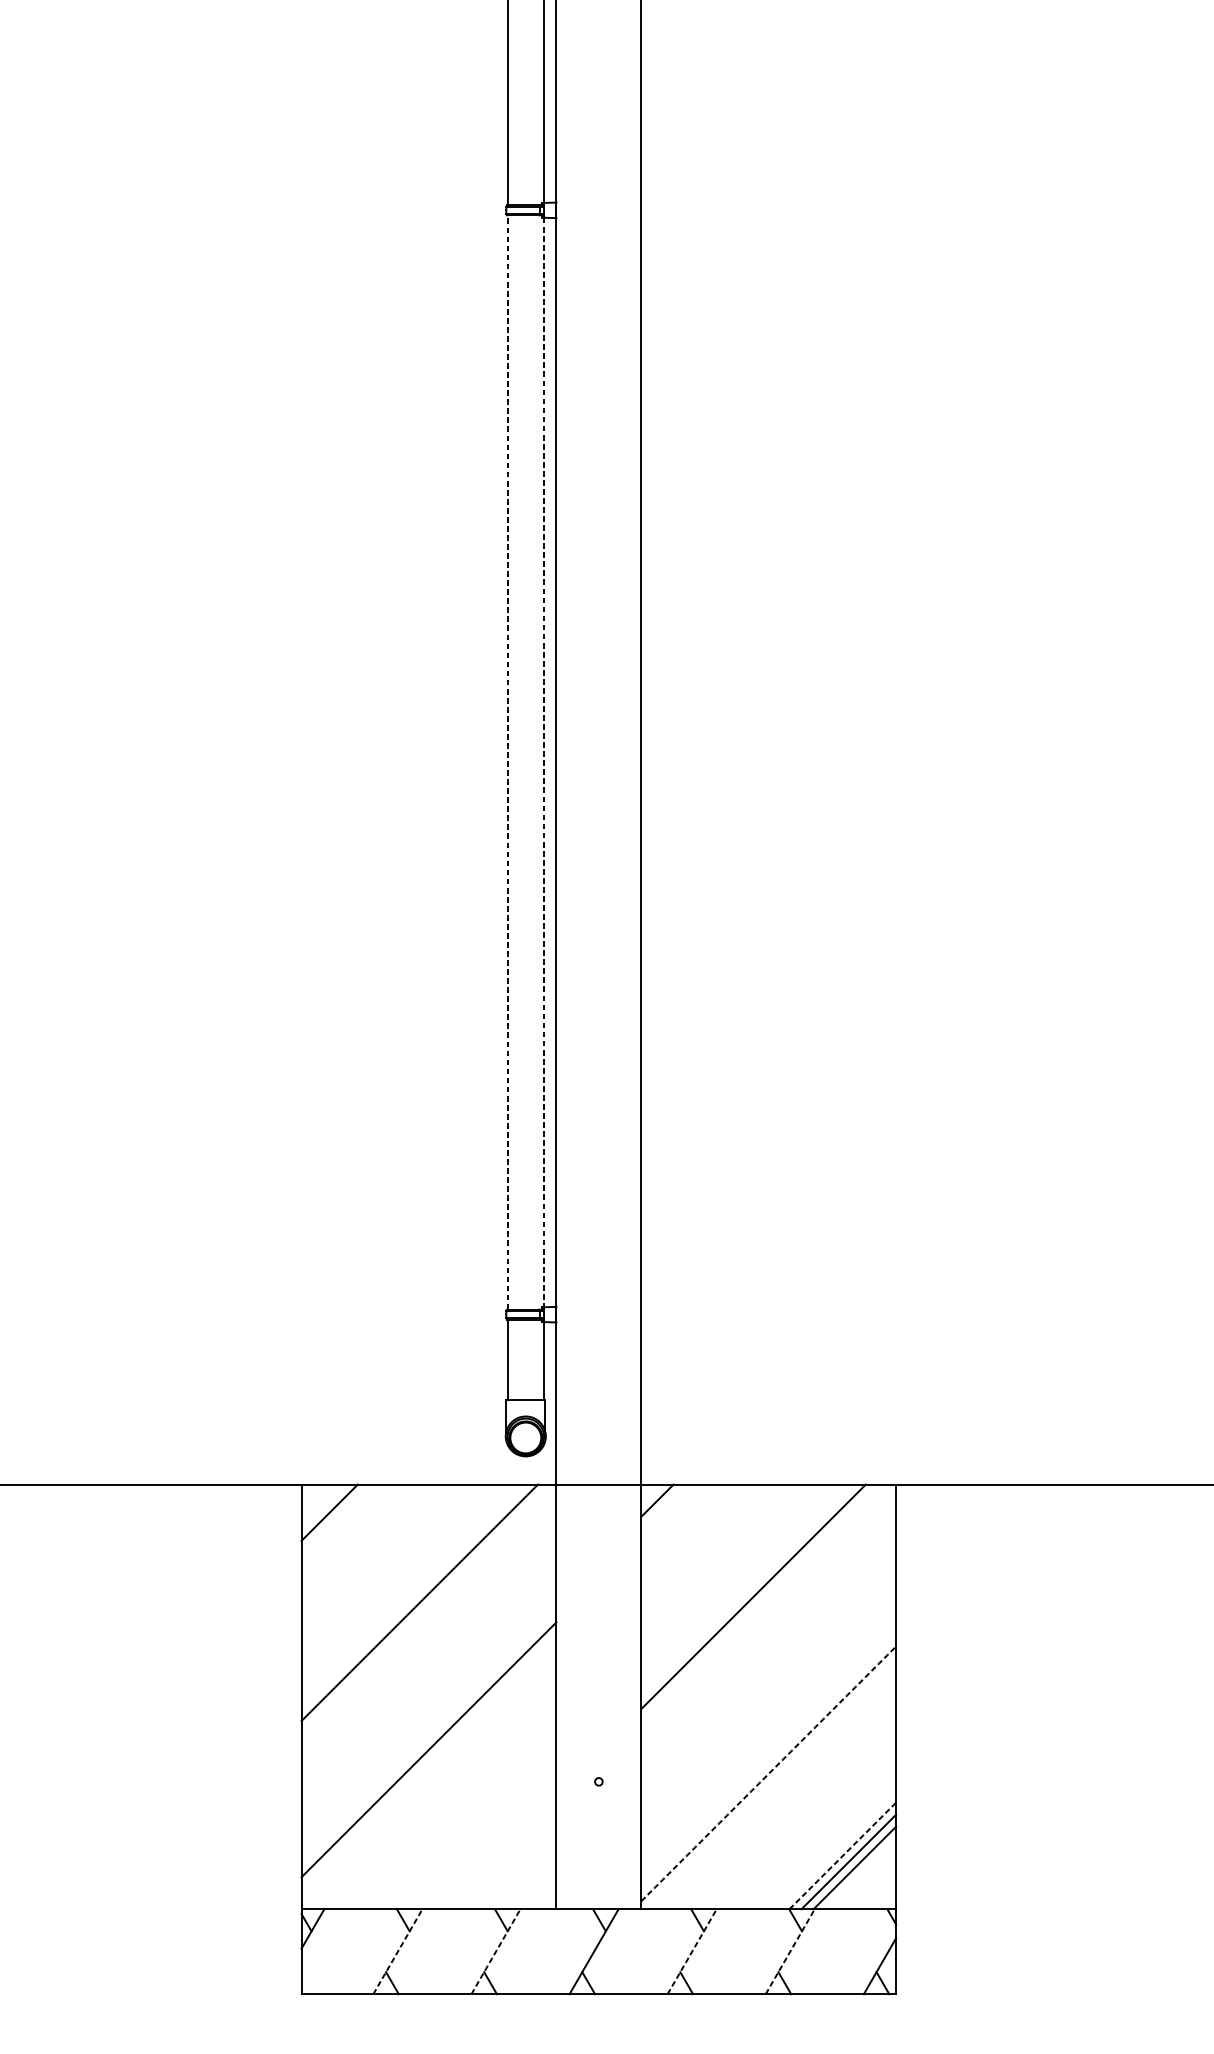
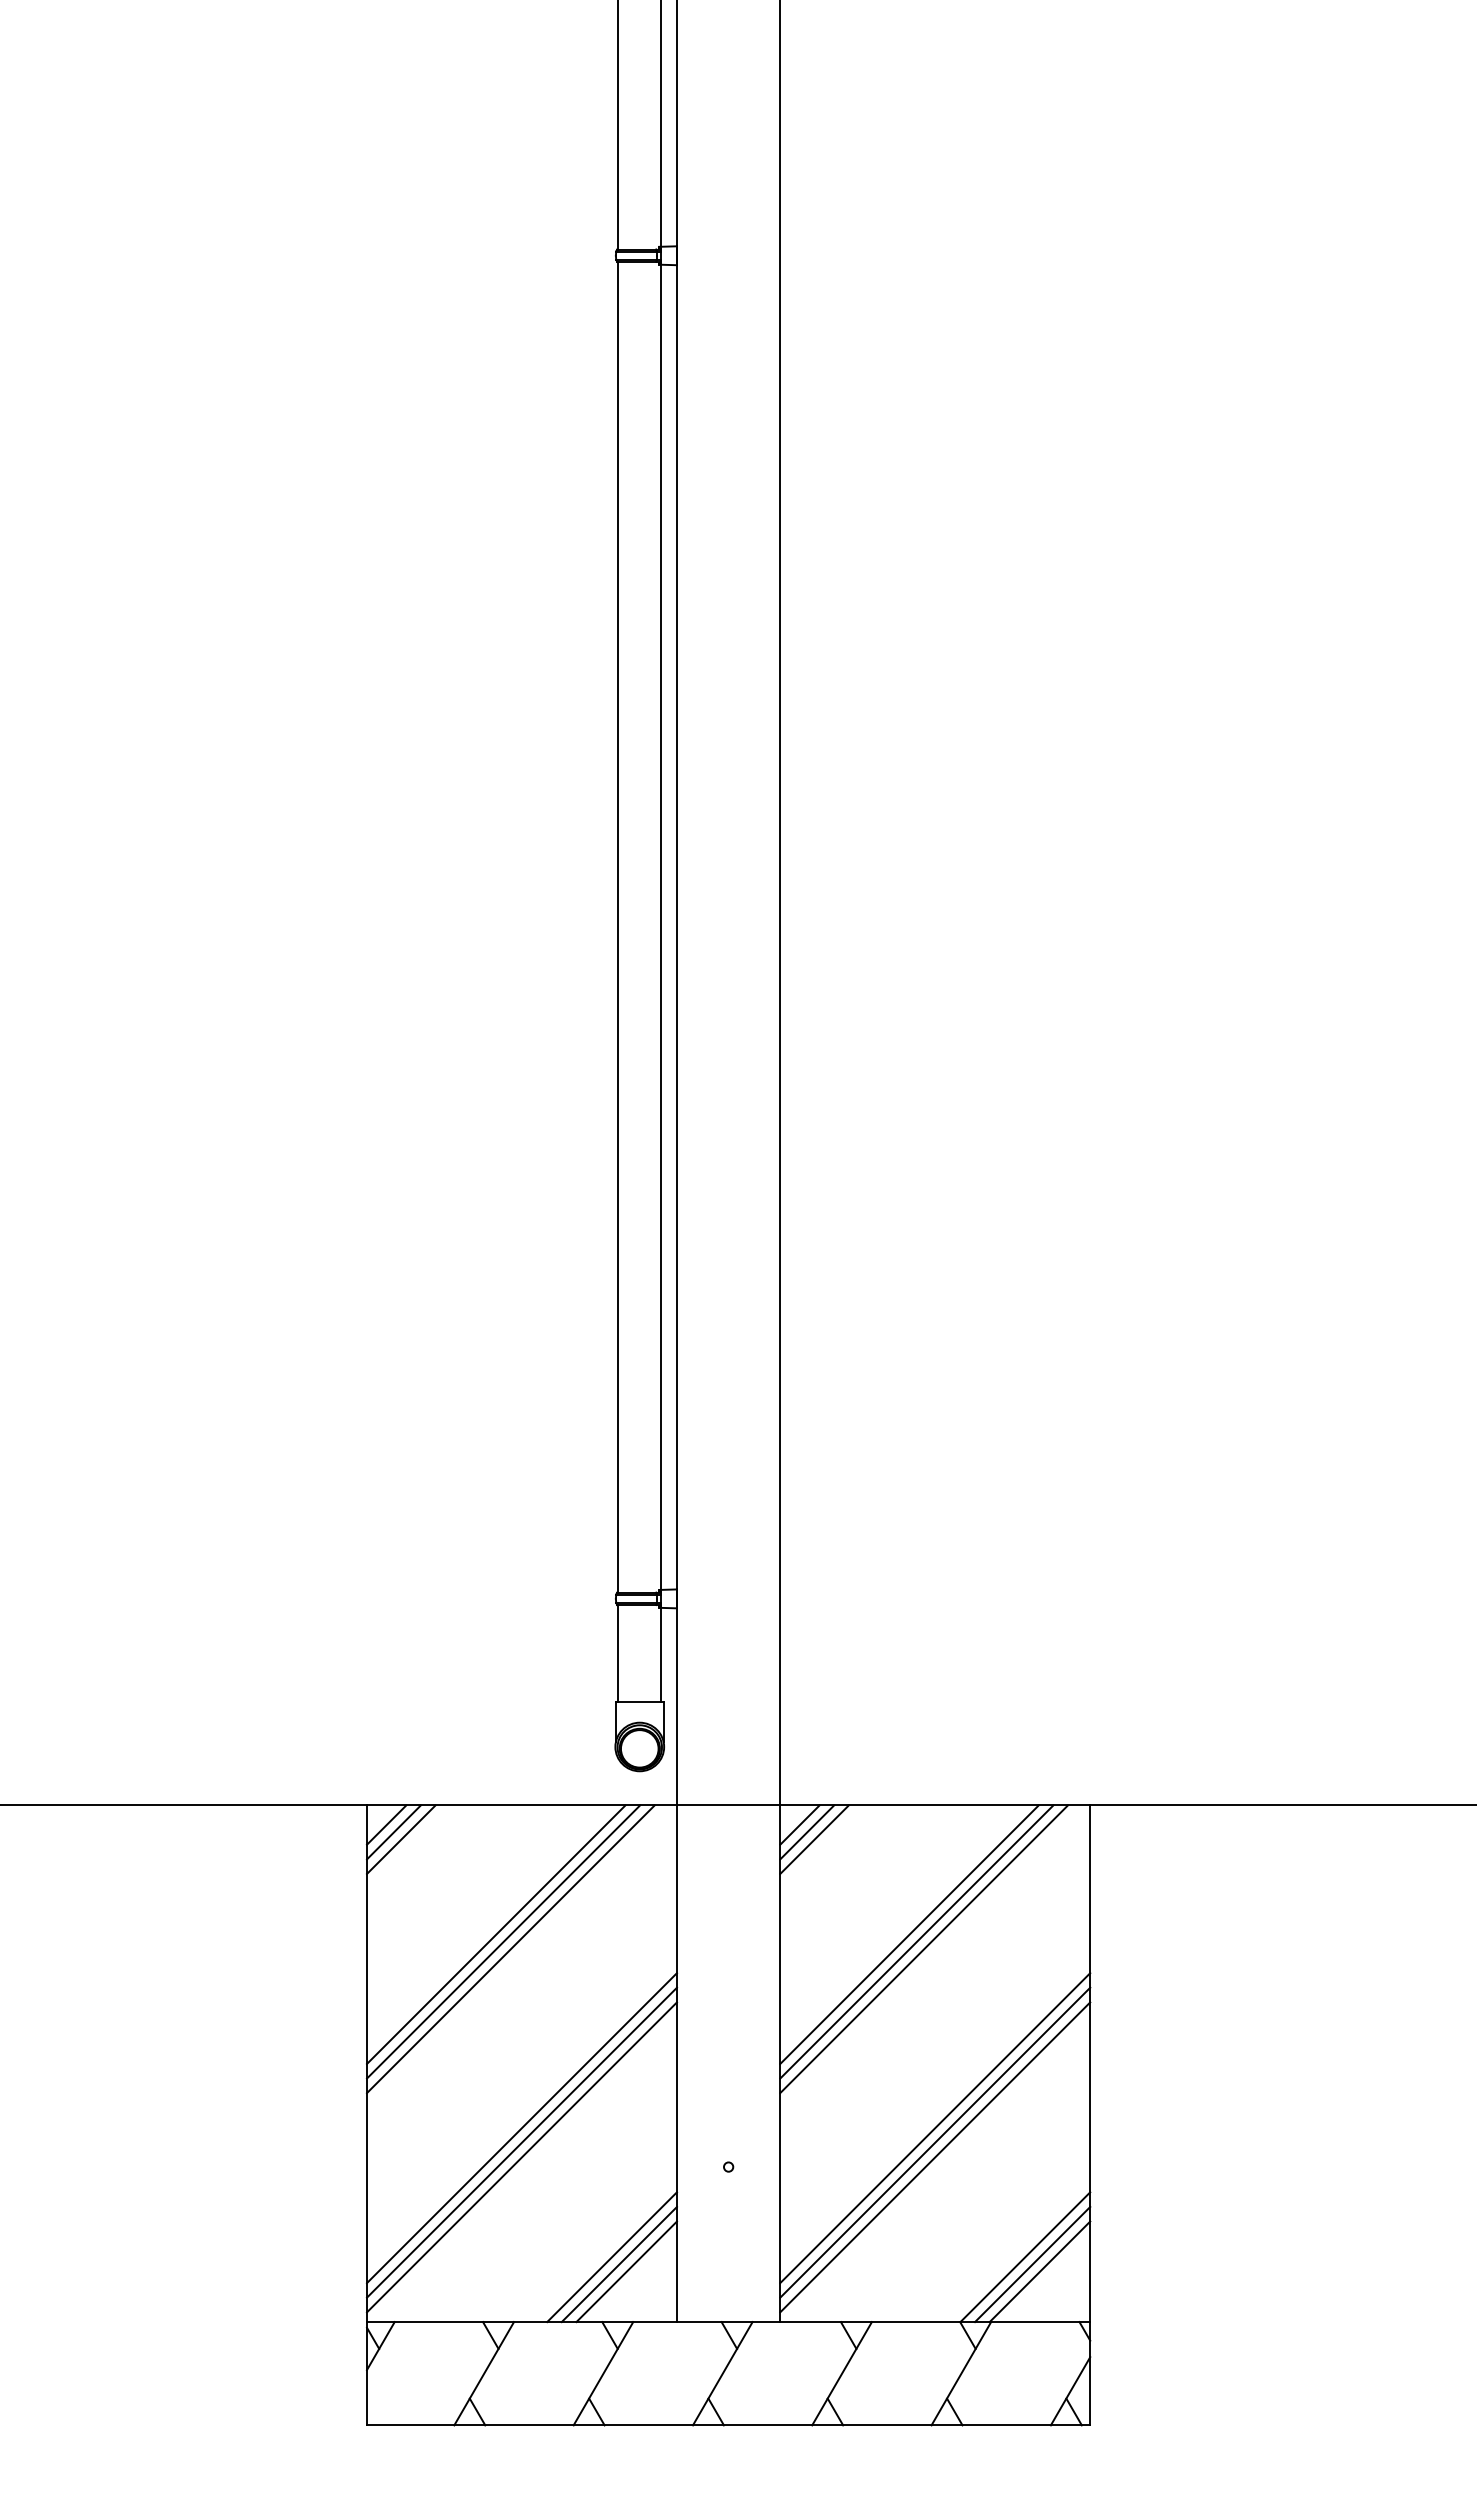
line: (508, 761) -> (618, 926), dashed -> solid
line: (543, 762) -> (661, 927), dashed -> solid
line: (317, 1500) -> (386, 1824), added
line: (323, 1506) -> (393, 1832), added
line: (663, 1506) -> (807, 1832), added
line: (669, 1512) -> (814, 1839), added
line: (408, 1590) -> (496, 1934), added
line: (747, 1590) -> (909, 1934), added
line: (413, 1596) -> (503, 1941), added
line: (759, 1602) -> (923, 1949), added
line: (768, 1750) -> (935, 2128), added
line: (428, 1761) -> (521, 2142), added
line: (768, 1761) -> (935, 2142), added
line: (428, 1773) -> (521, 2157), added
line: (768, 1773) -> (935, 2157), dashed -> solid
line: (502, 1856) -> (611, 2257), added
line: (842, 1856) -> (1025, 2257), dashed -> solid
line: (508, 1861) -> (618, 2264), added
line: (514, 1867) -> (626, 2271), added
line: (398, 1951) -> (484, 2373), dashed -> solid
line: (496, 1951) -> (603, 2373), dashed -> solid
line: (692, 1951) -> (842, 2373), dashed -> solid
line: (790, 1951) -> (961, 2373), dashed -> solid

